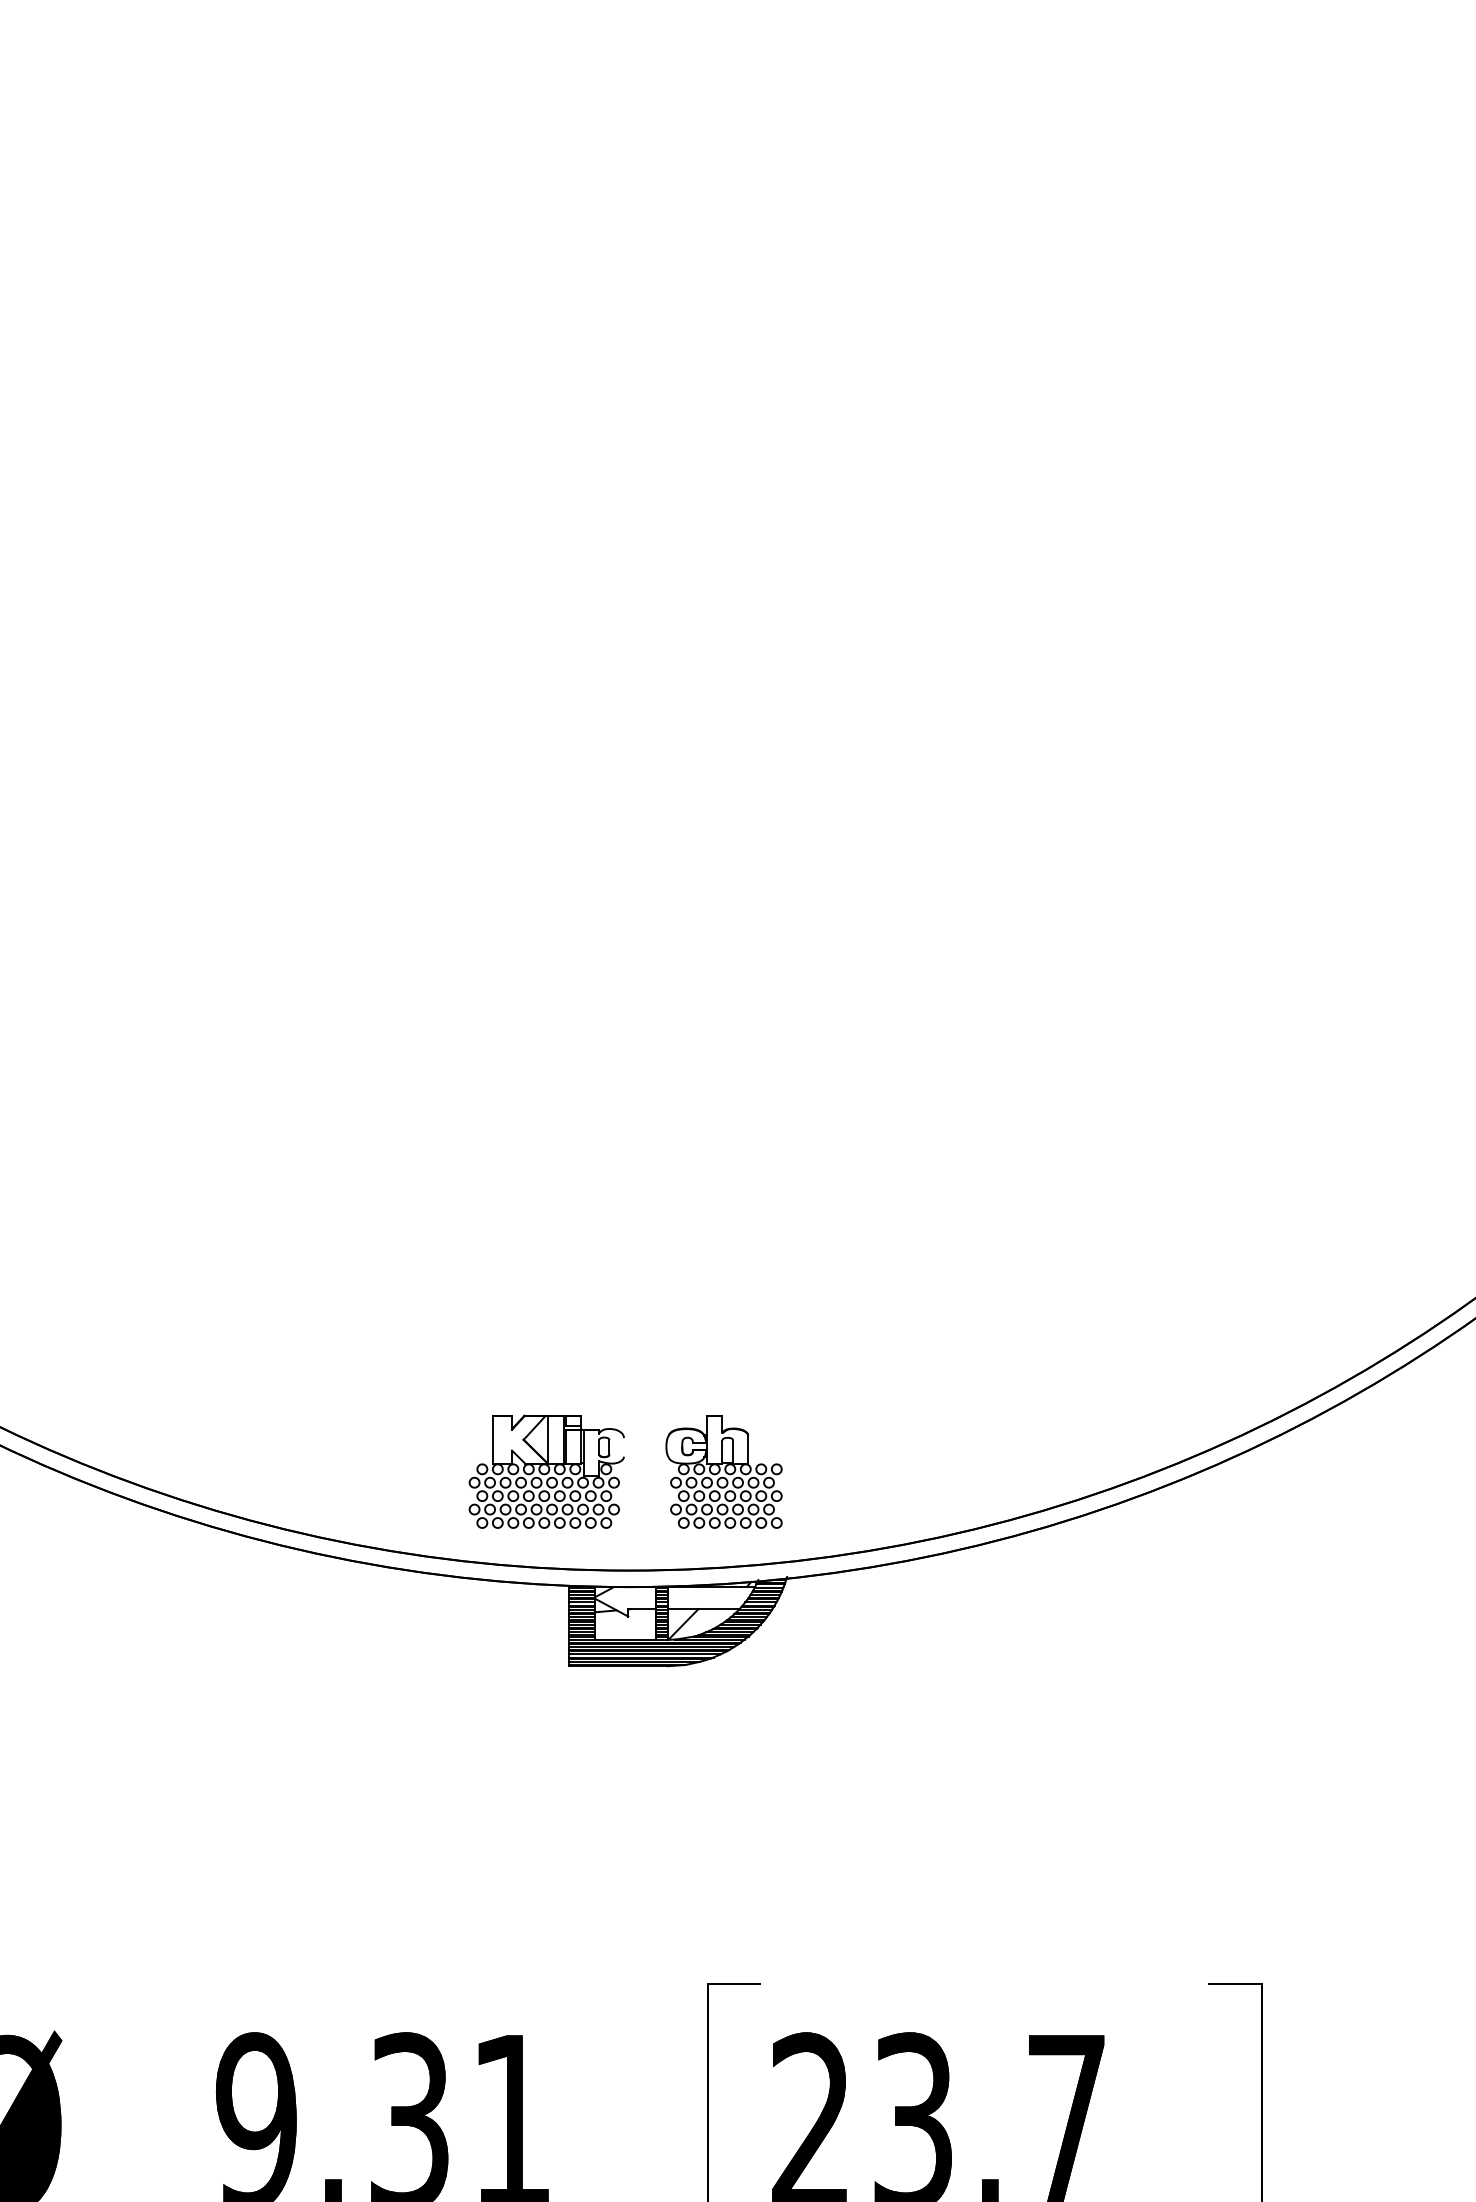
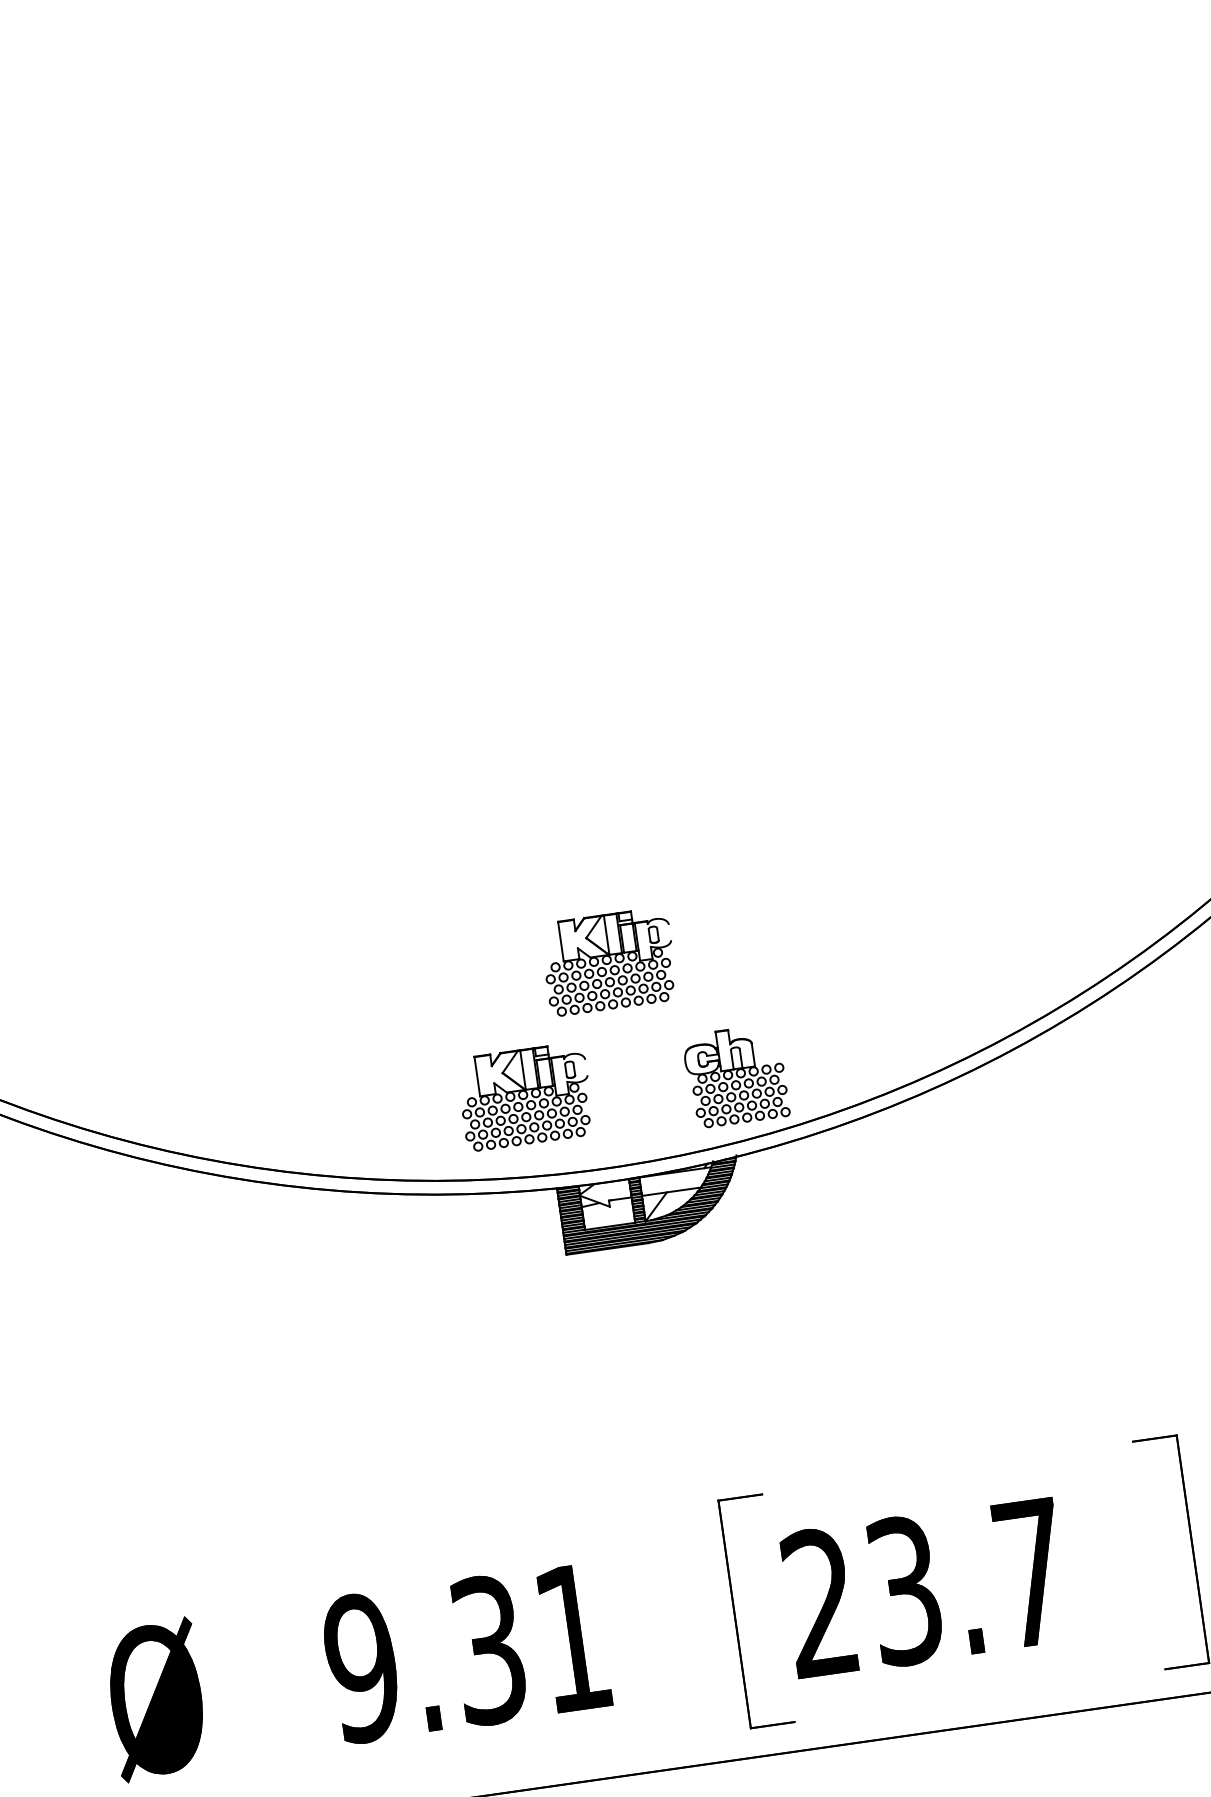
part: (668, 1325) -> (608, 961), added
part: (723, 1471) -> (735, 1075), moved

